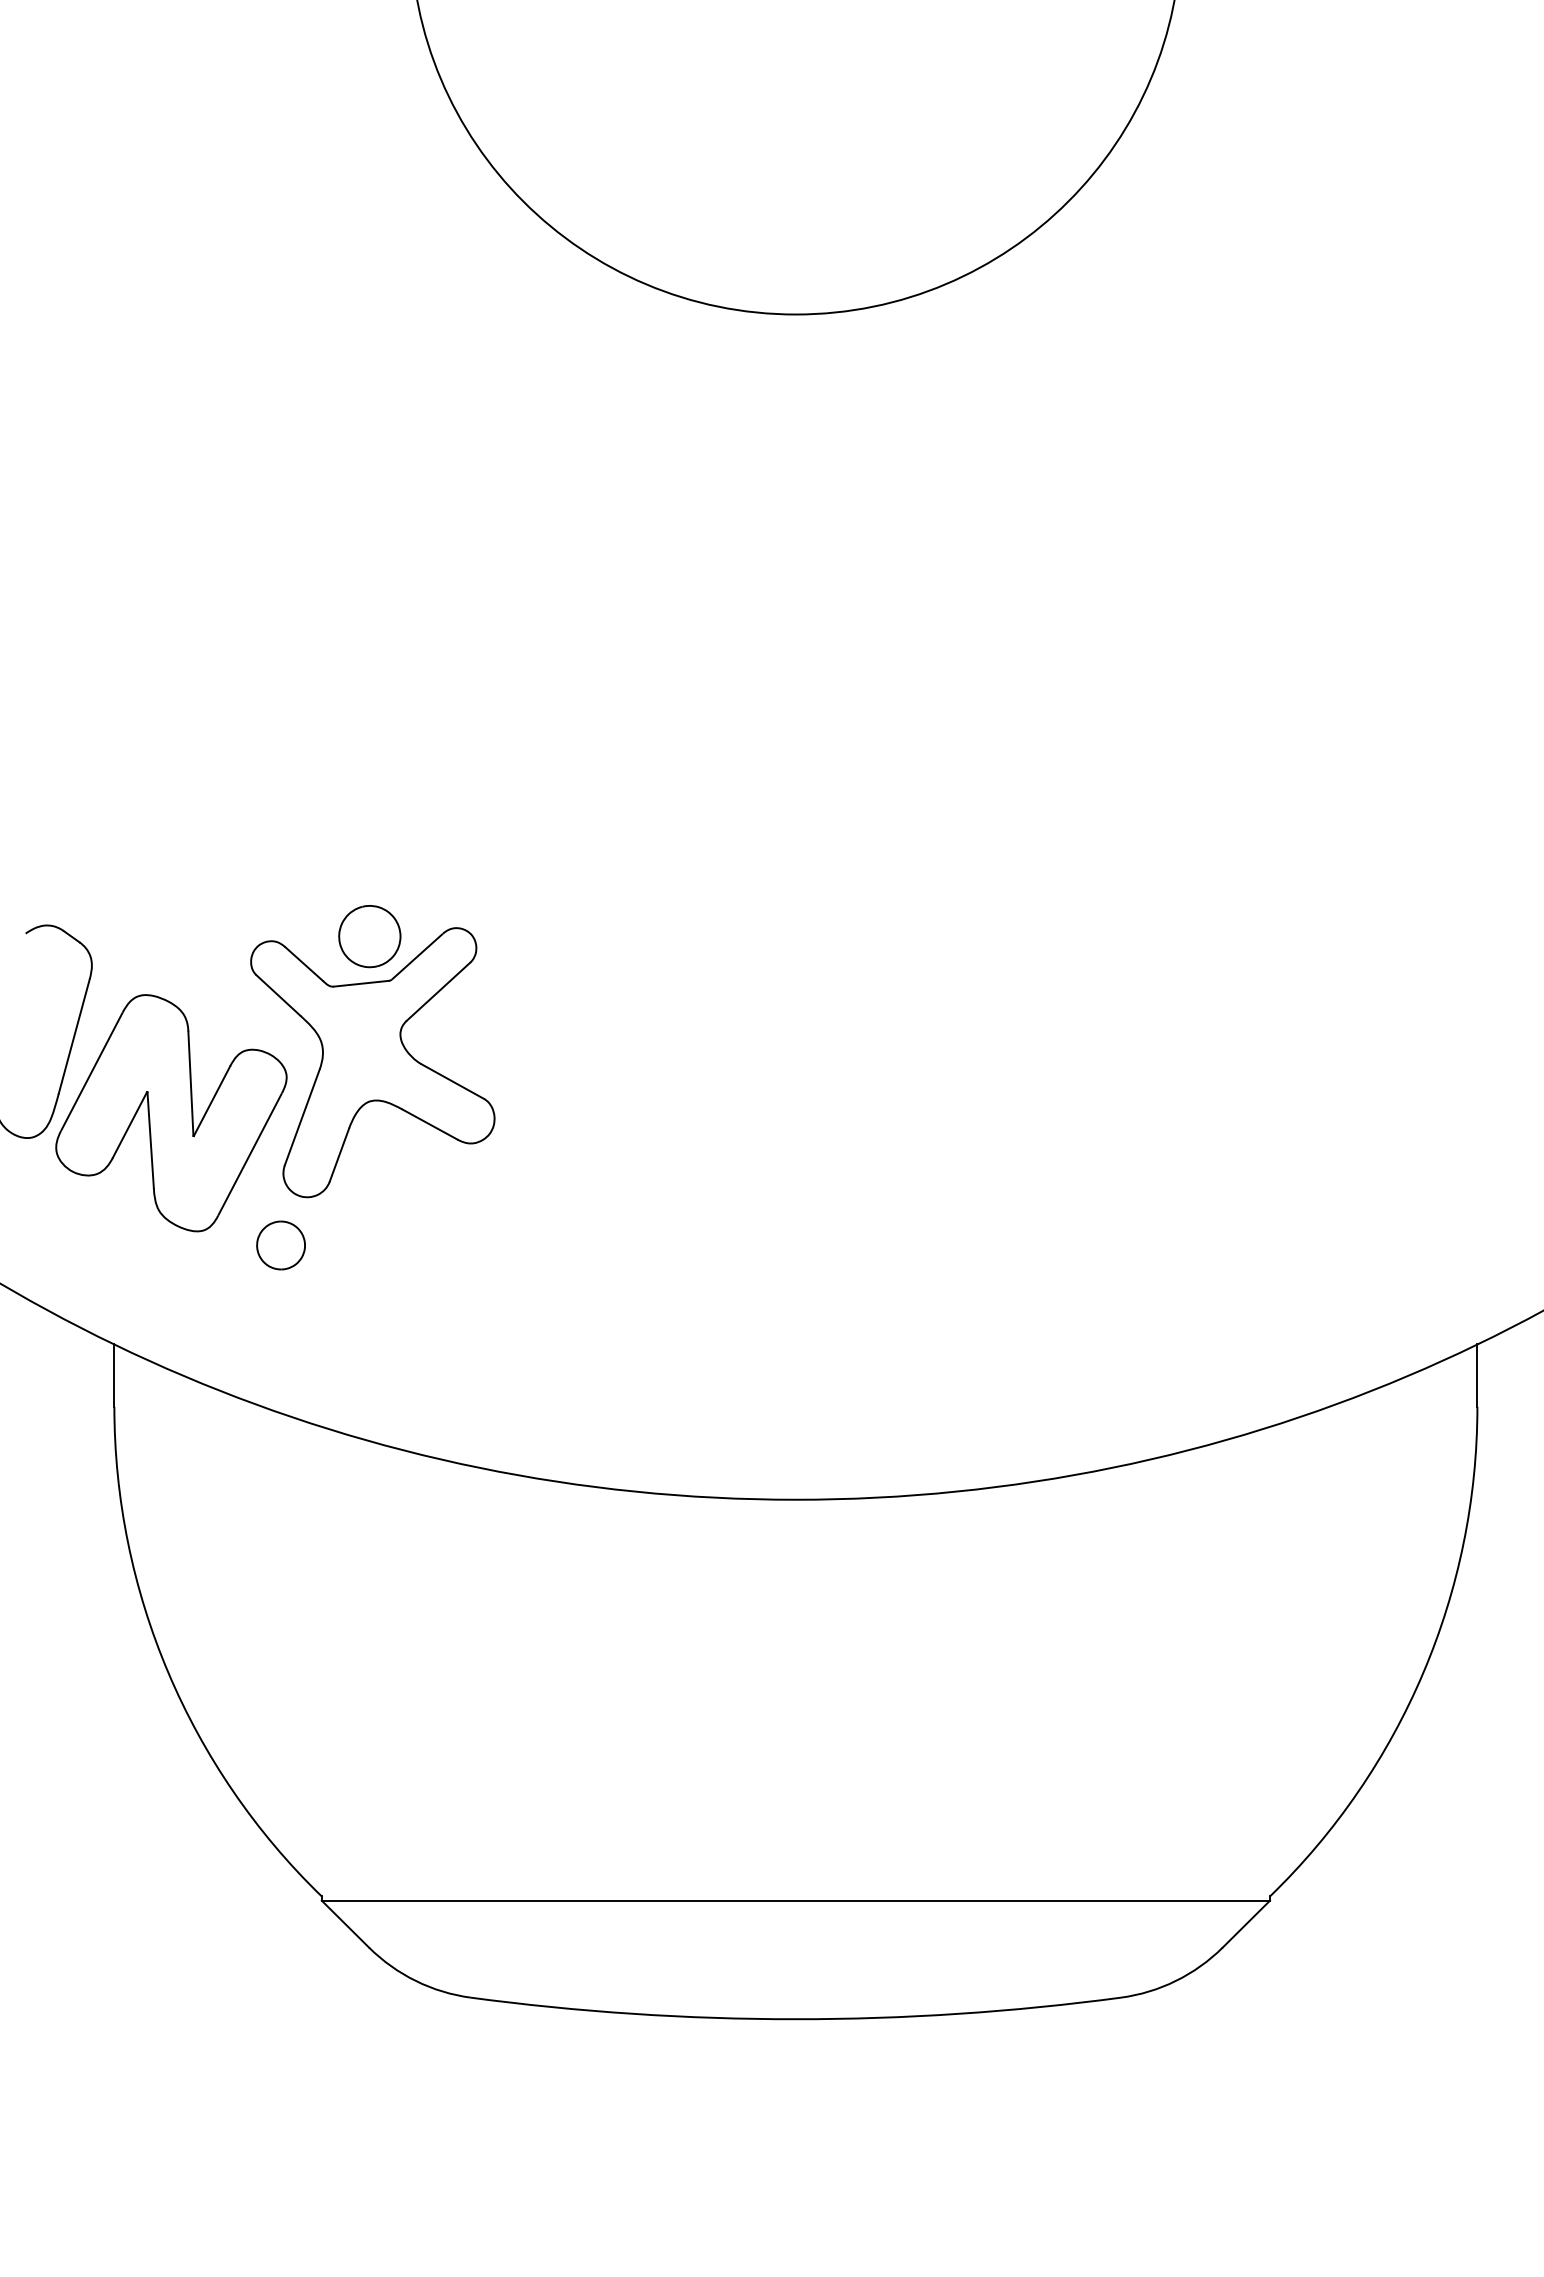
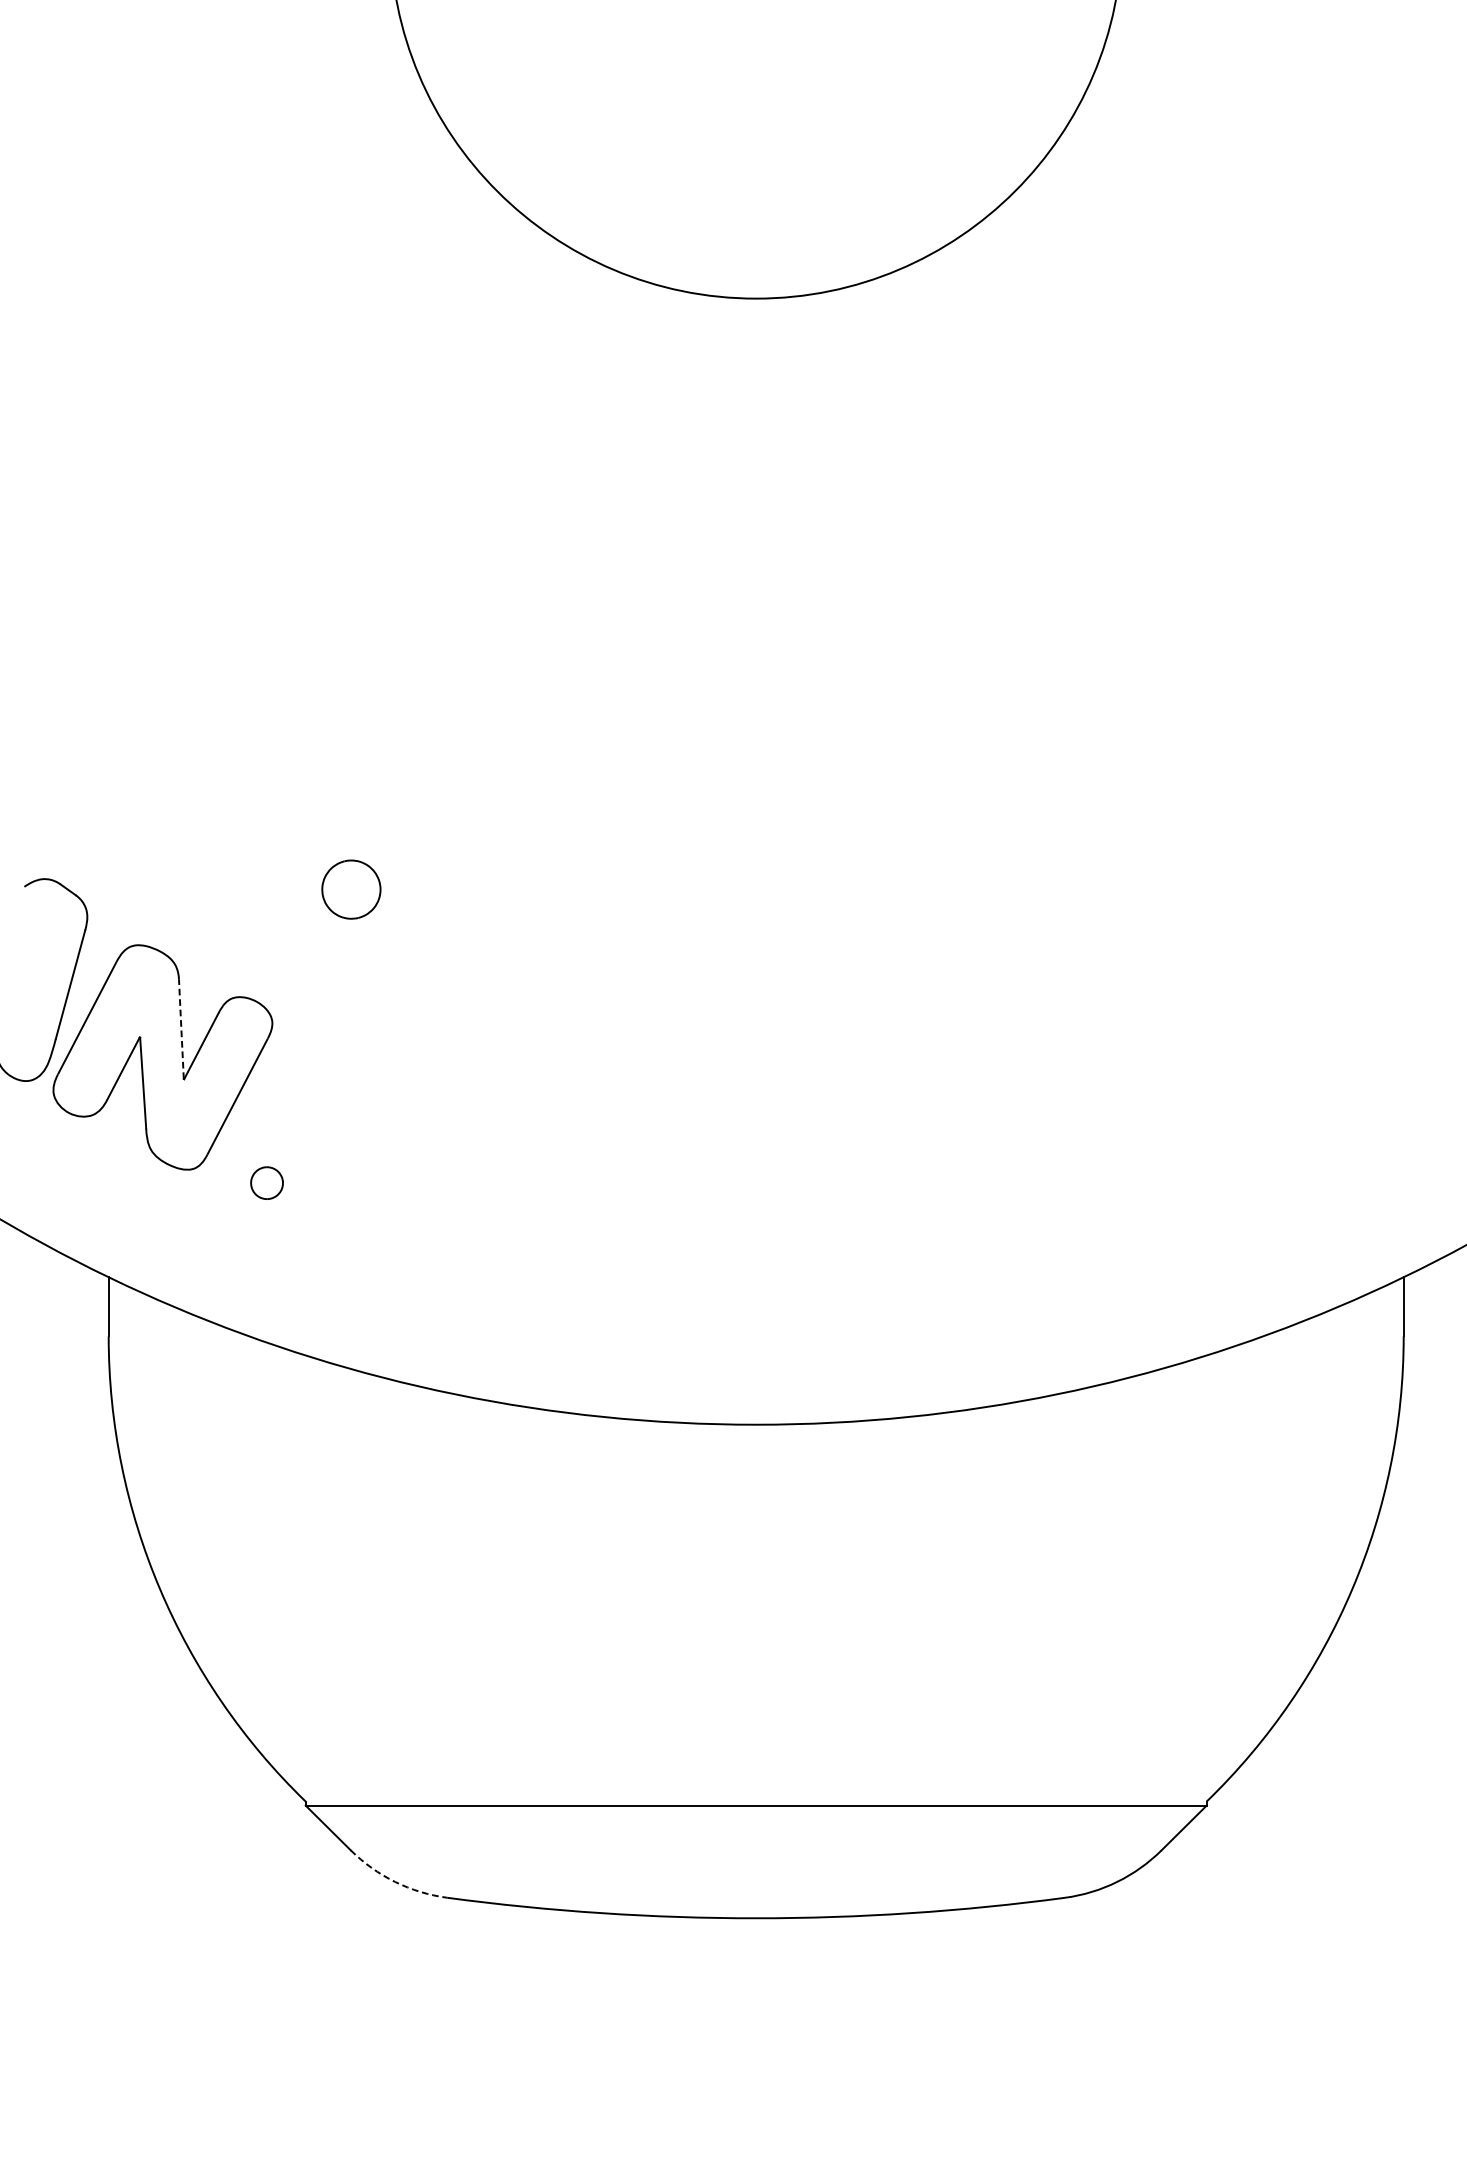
part: (372, 1062) -> (353, 1009), removed
line: (190, 1083) -> (181, 1029), solid -> dashed
part: (280, 1245) -> (266, 1183), size x0.7
arc: (415, 1980) -> (394, 1881), solid -> dashed

